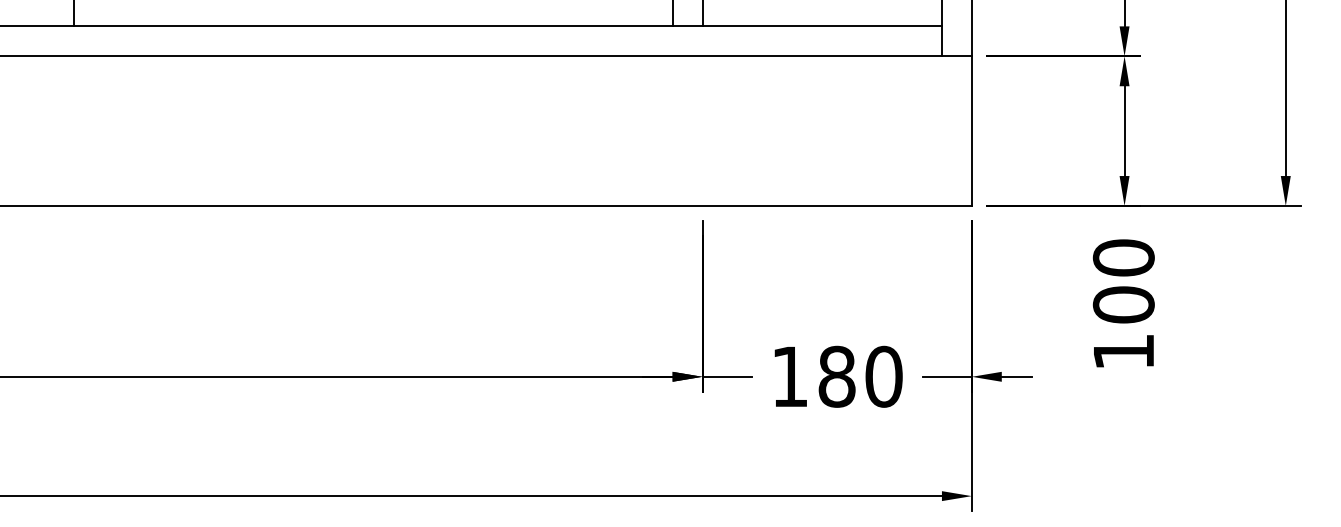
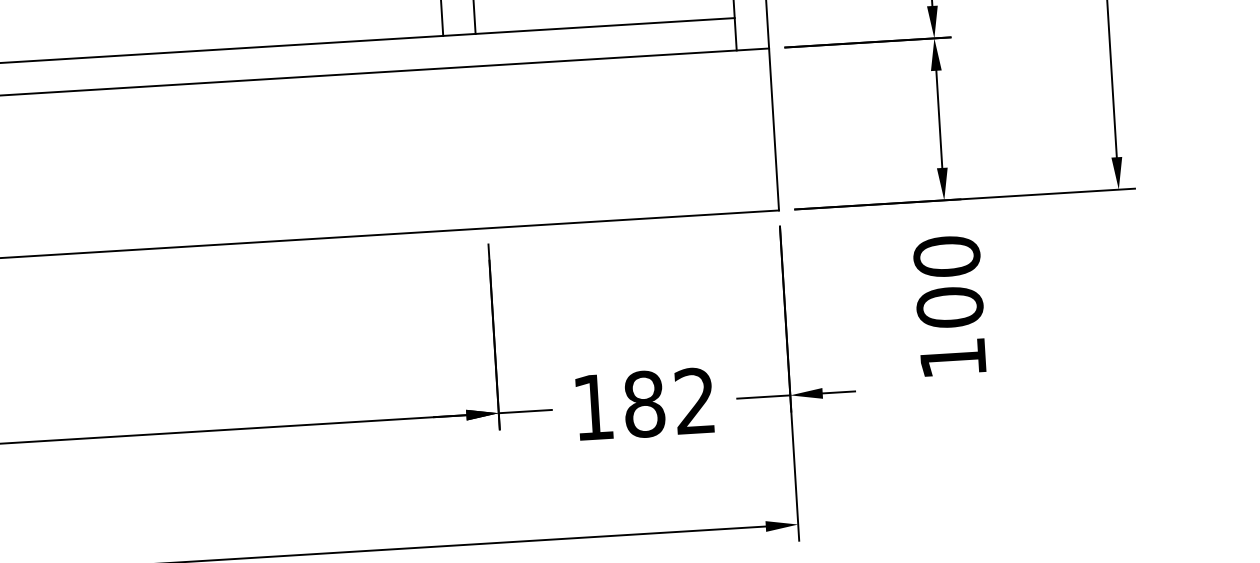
text: (883, 376) -> (694, 400), 180 -> 182

